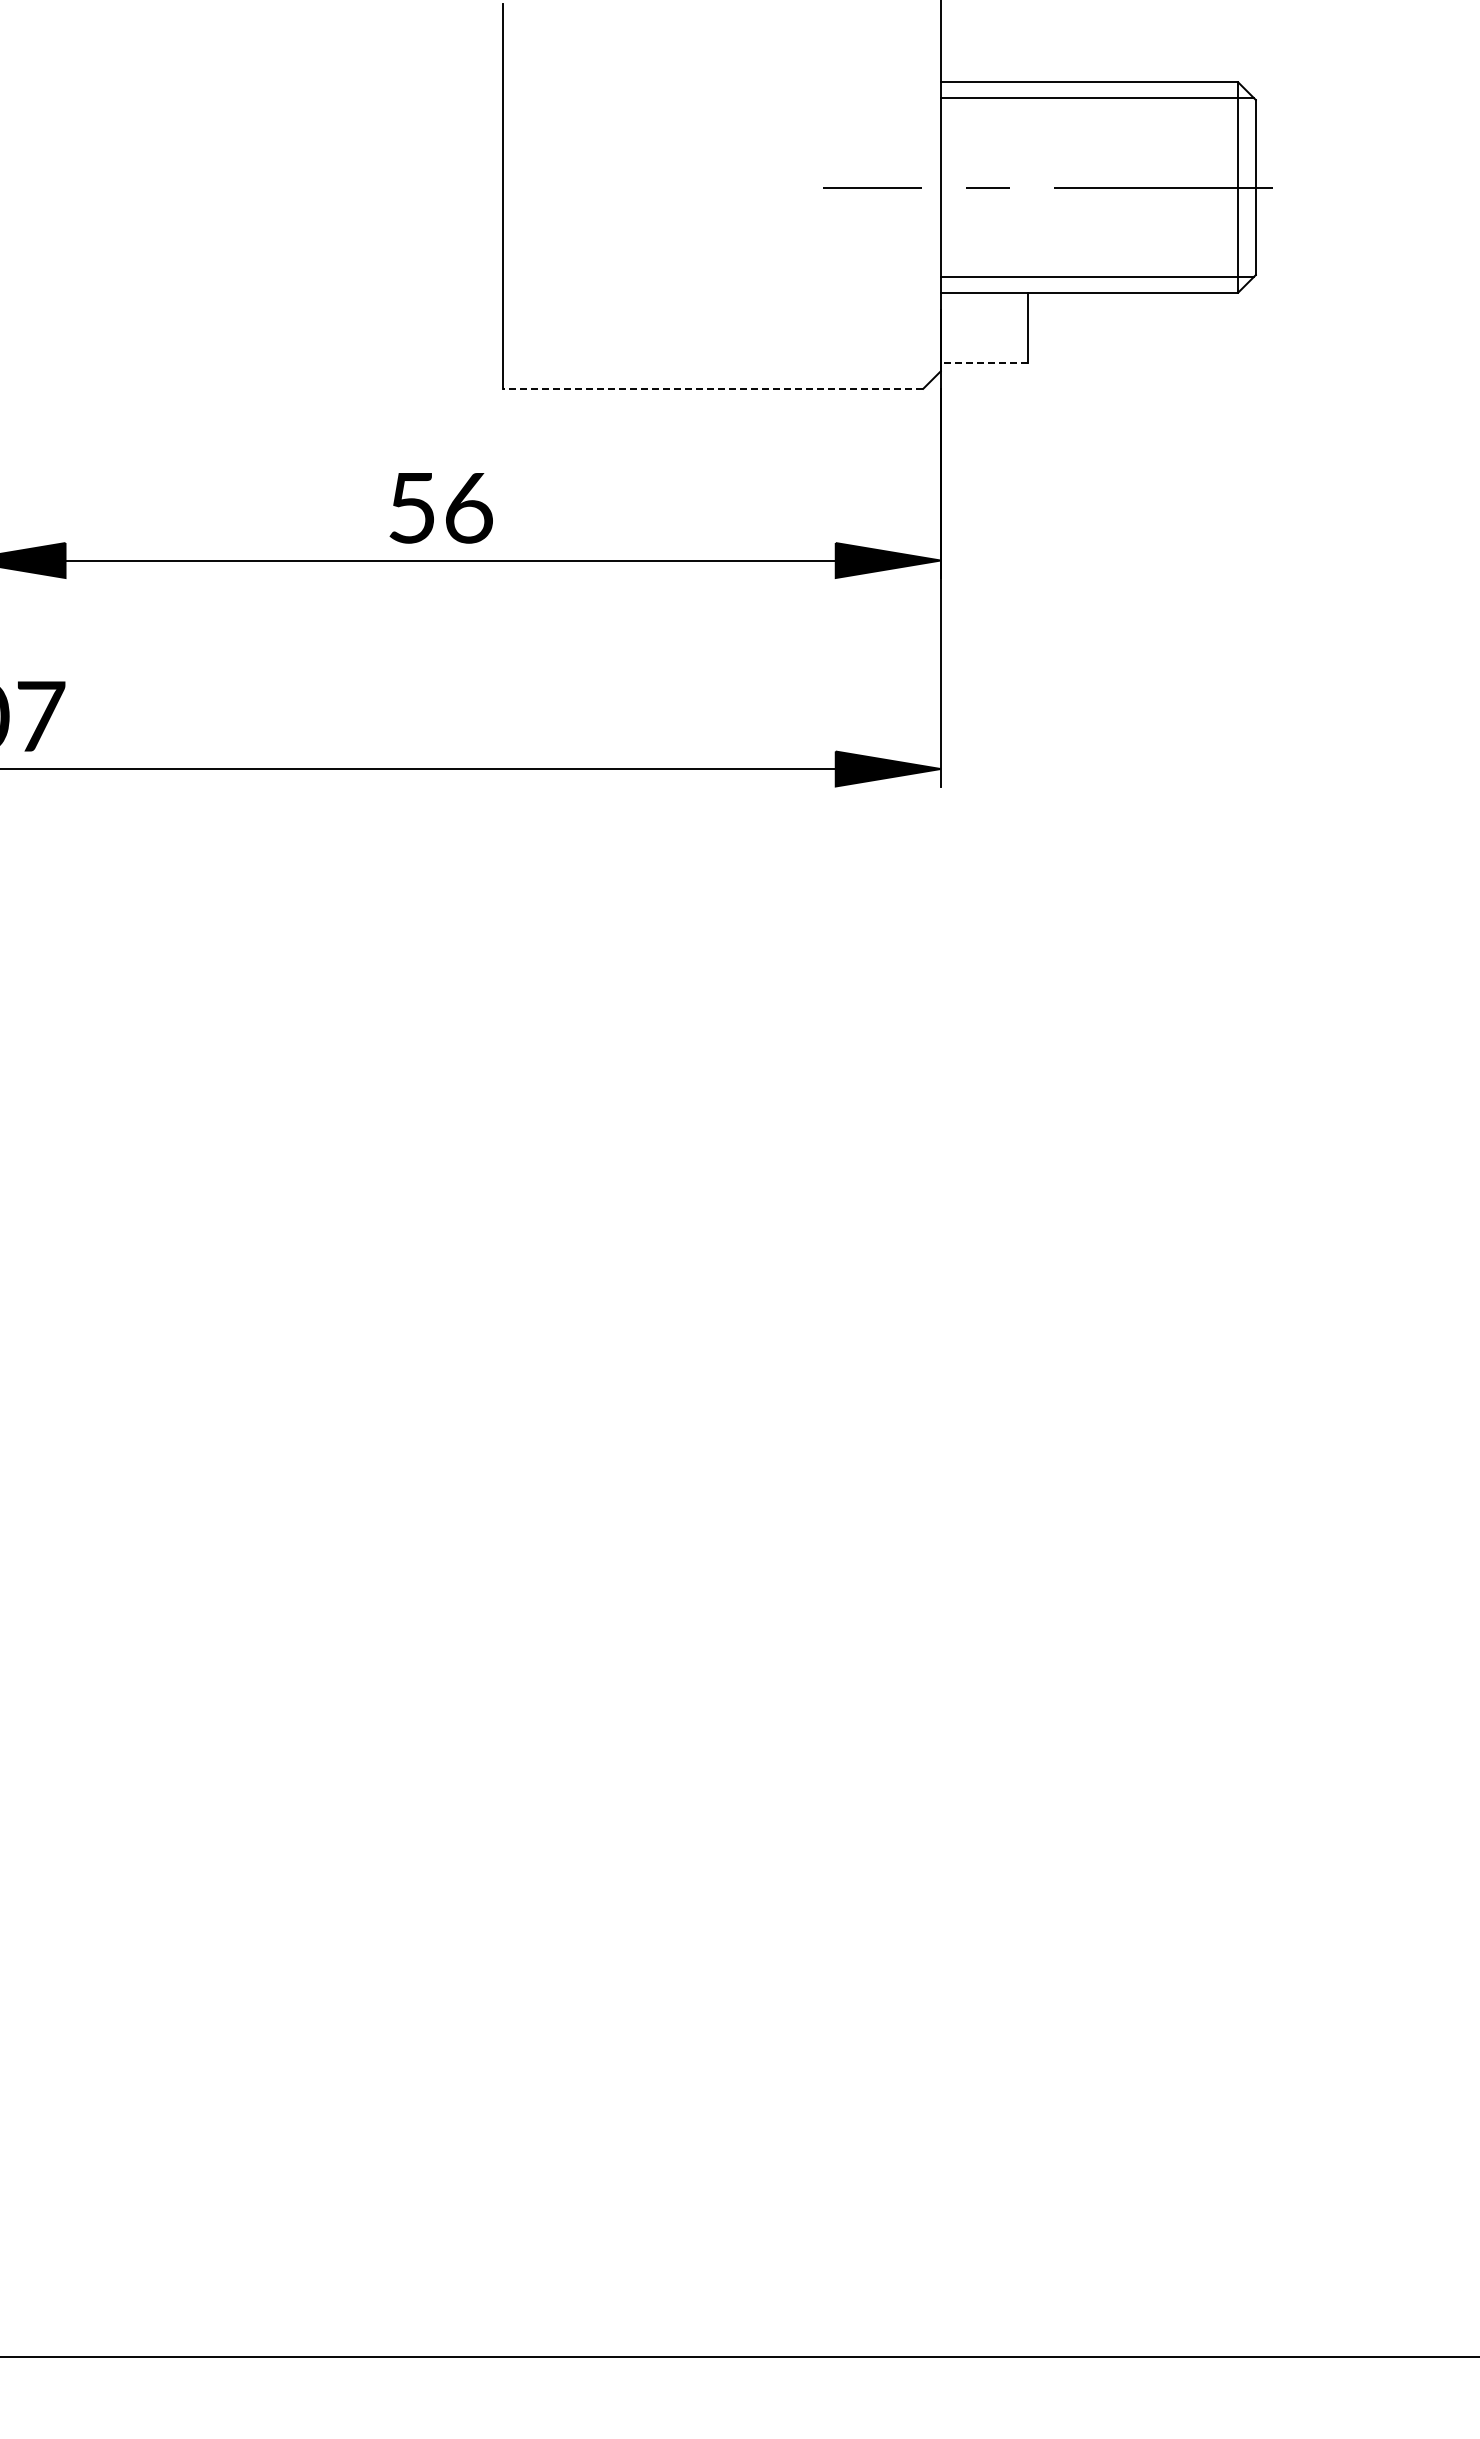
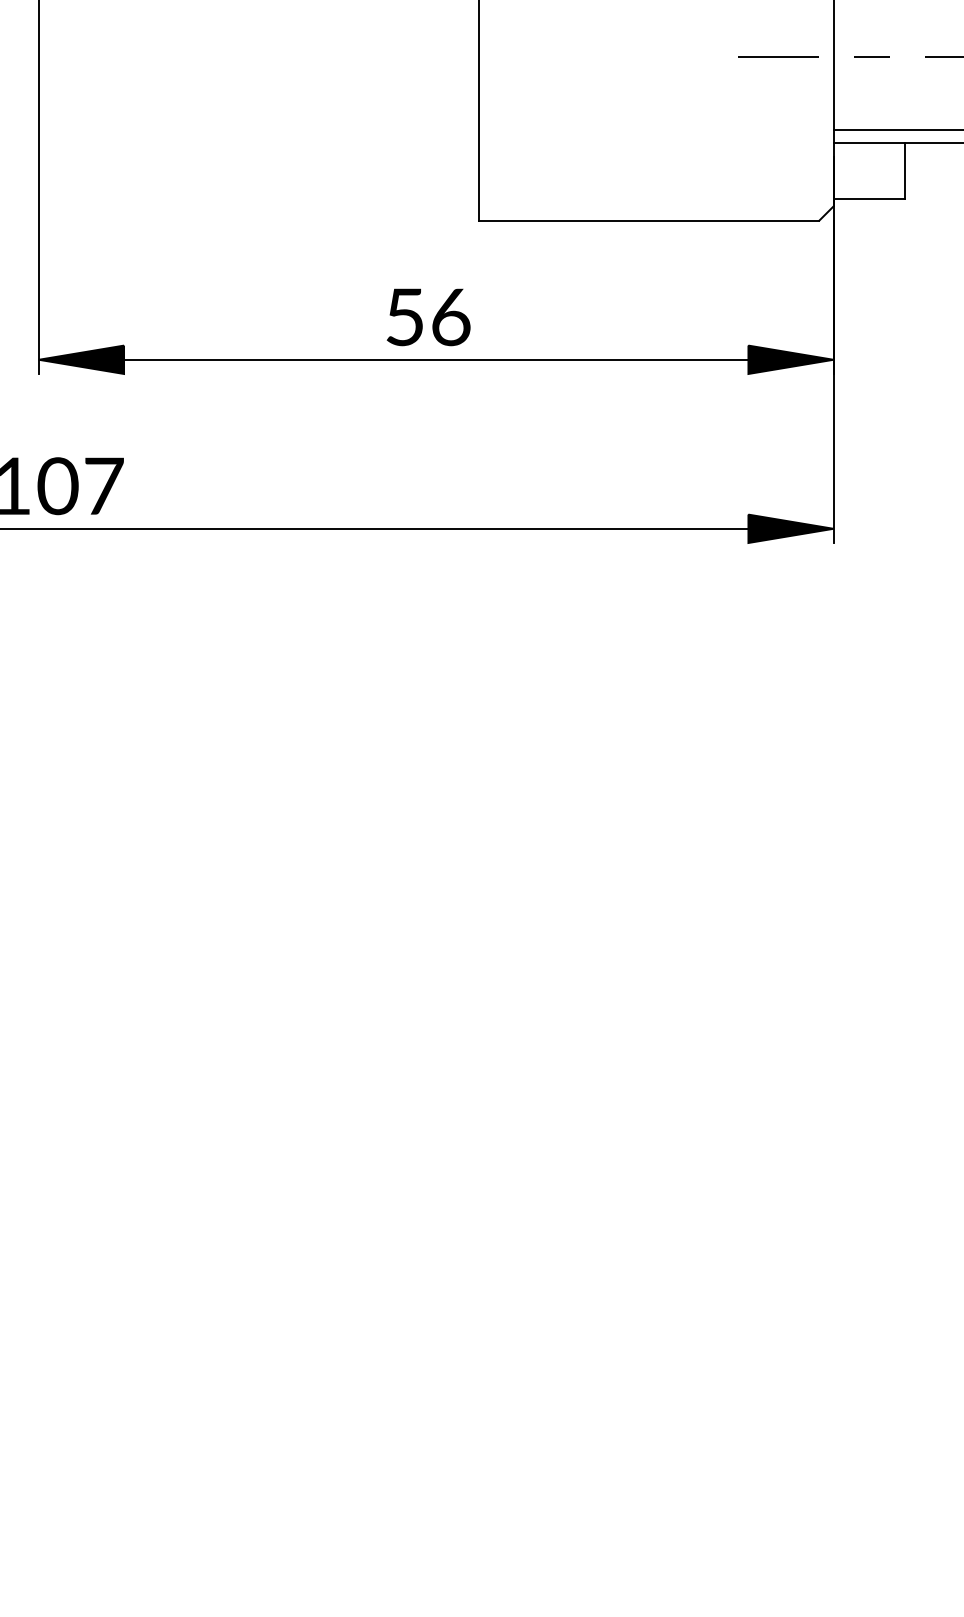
line: (984, 362) -> (869, 199), dashed -> solid
line: (712, 388) -> (648, 220), dashed -> solid

